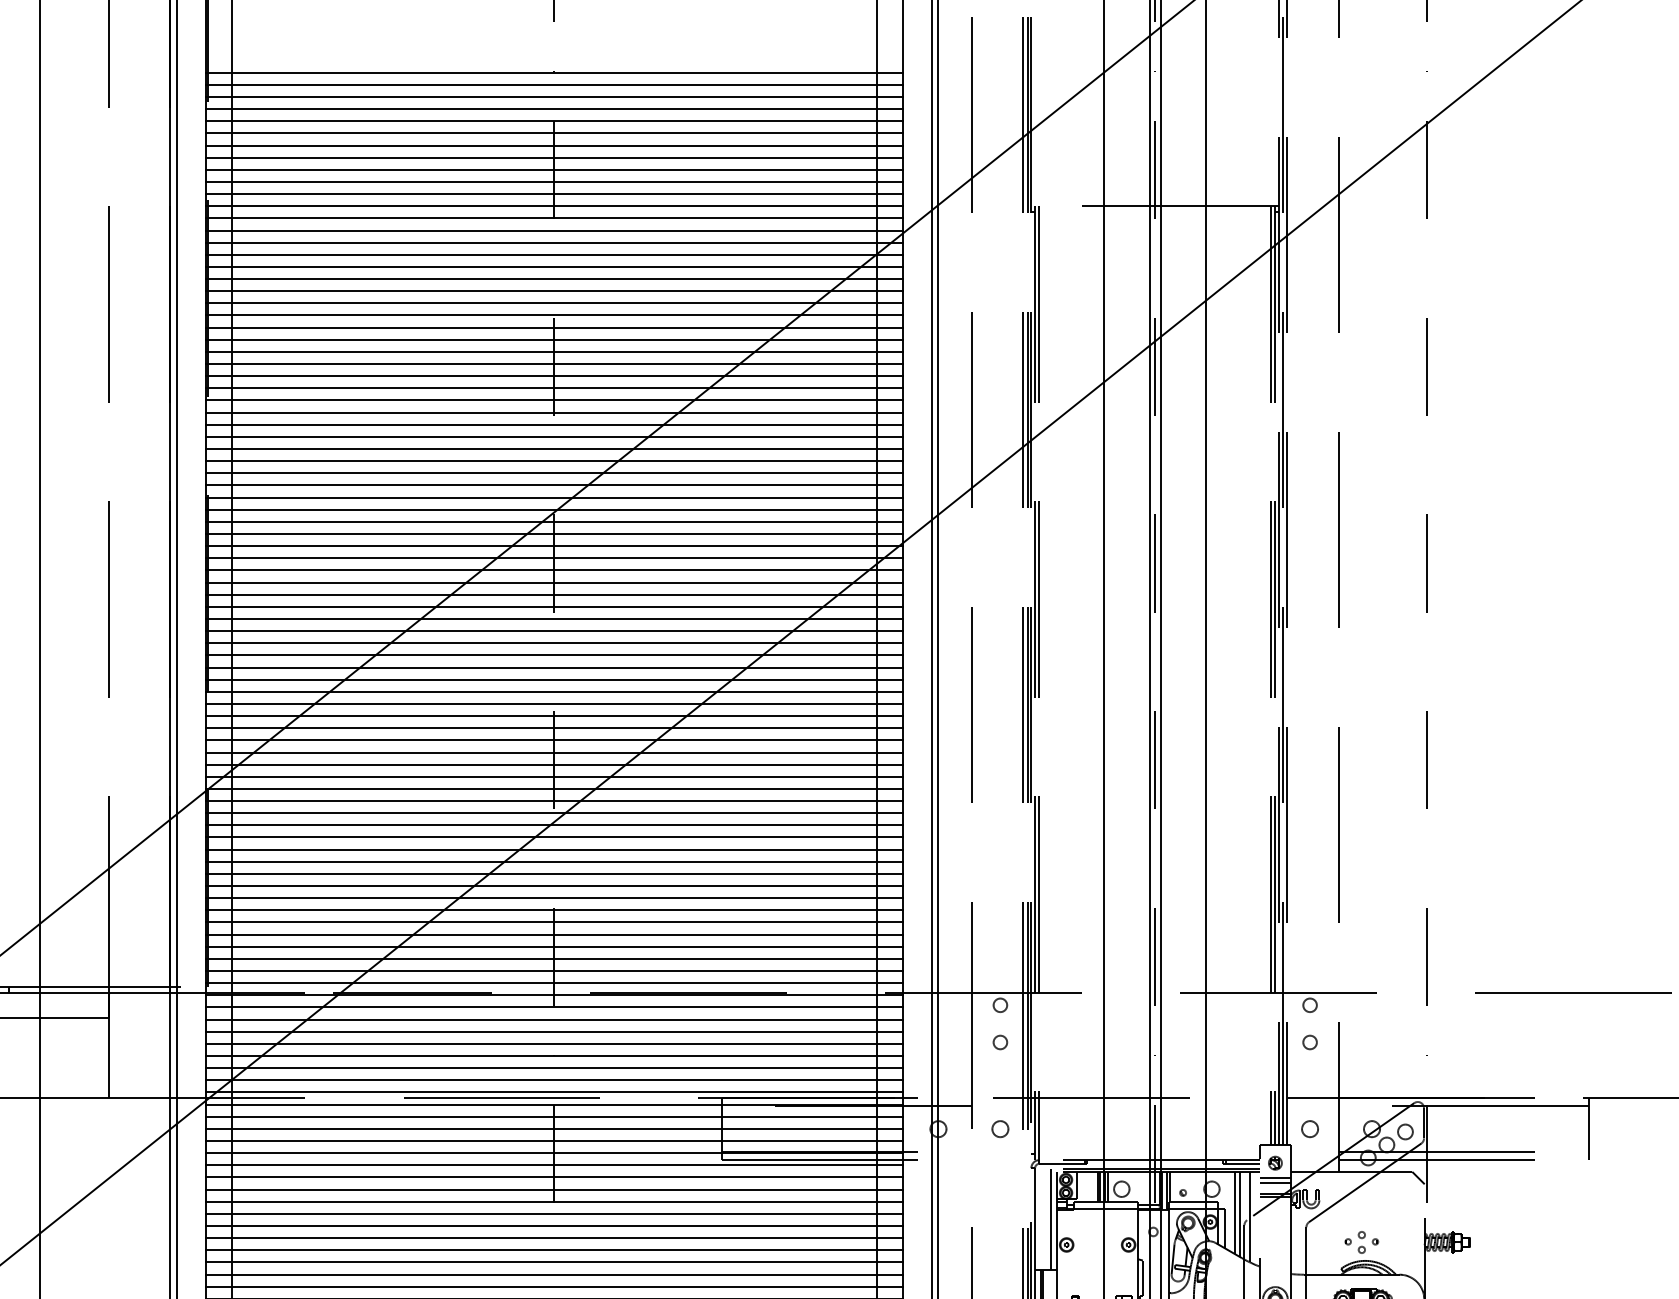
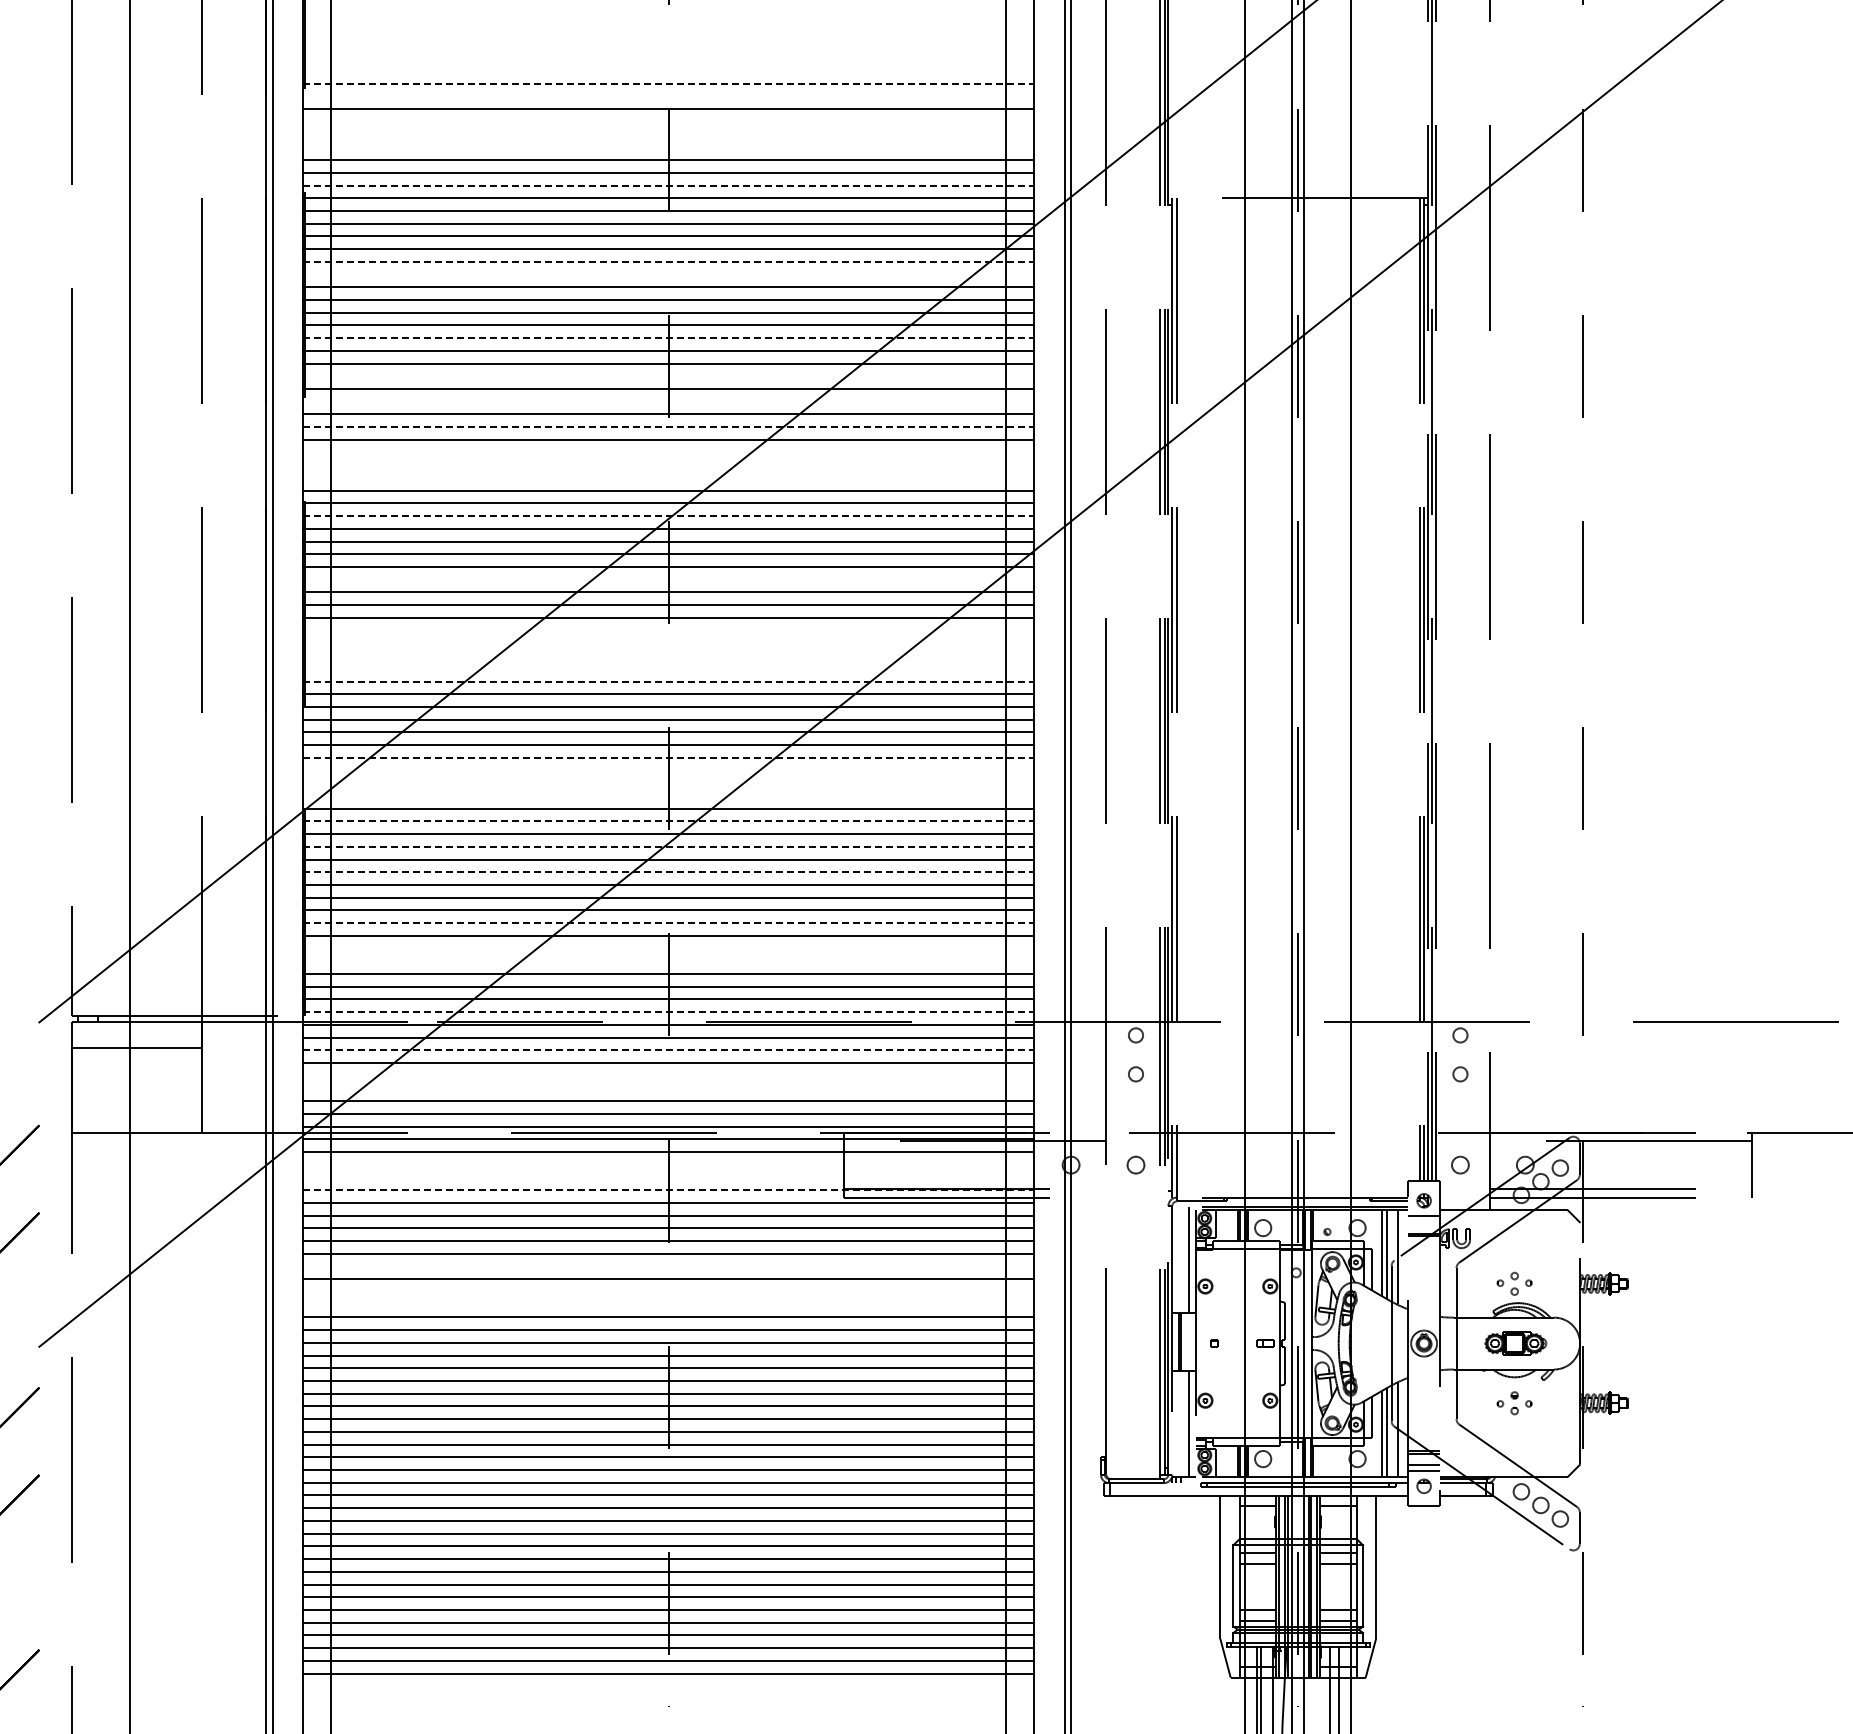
line: (554, 72) -> (668, 58), removed
line: (554, 85) -> (668, 71), removed
line: (555, 96) -> (669, 83), solid -> dashed
line: (554, 109) -> (668, 96), removed
line: (554, 132) -> (668, 121), removed
line: (554, 145) -> (668, 134), removed
line: (554, 157) -> (668, 147), removed
line: (555, 194) -> (669, 185), solid -> dashed
line: (555, 266) -> (669, 261), solid -> dashed
line: (554, 279) -> (668, 274), removed
line: (555, 340) -> (669, 338), solid -> dashed
line: (554, 376) -> (668, 376), removed
line: (554, 400) -> (668, 401), removed
line: (555, 425) -> (669, 427), solid -> dashed
line: (554, 448) -> (668, 452), removed
line: (554, 461) -> (668, 465), removed
line: (554, 473) -> (668, 478), removed
line: (555, 510) -> (669, 516), solid -> dashed
line: (554, 570) -> (668, 579), removed
line: (554, 618) -> (668, 630), removed
line: (554, 631) -> (668, 643), removed
line: (554, 643) -> (668, 656), removed
line: (554, 655) -> (668, 668), removed
line: (555, 667) -> (669, 681), solid -> dashed
line: (555, 740) -> (669, 757), solid -> dashed
line: (554, 752) -> (668, 770), removed
line: (554, 764) -> (668, 783), removed
line: (554, 776) -> (668, 795), removed
line: (555, 801) -> (669, 821), solid -> dashed
line: (555, 825) -> (669, 846), solid -> dashed
line: (555, 849) -> (669, 872), solid -> dashed
line: (555, 898) -> (669, 923), solid -> dashed
line: (554, 922) -> (668, 948), removed
line: (554, 934) -> (668, 961), removed
line: (555, 983) -> (669, 1012), solid -> dashed
line: (555, 1019) -> (669, 1050), solid -> dashed
line: (554, 1043) -> (668, 1075), removed
line: (554, 1055) -> (668, 1088), removed
line: (554, 1128) -> (668, 1164), removed
line: (554, 1140) -> (668, 1177), removed
line: (555, 1153) -> (669, 1190), solid -> dashed
line: (1274, 1182) -> (1423, 1221), removed
line: (554, 1225) -> (668, 1266), removed
line: (554, 1250) -> (668, 1292), removed
line: (554, 1262) -> (668, 1304), removed

